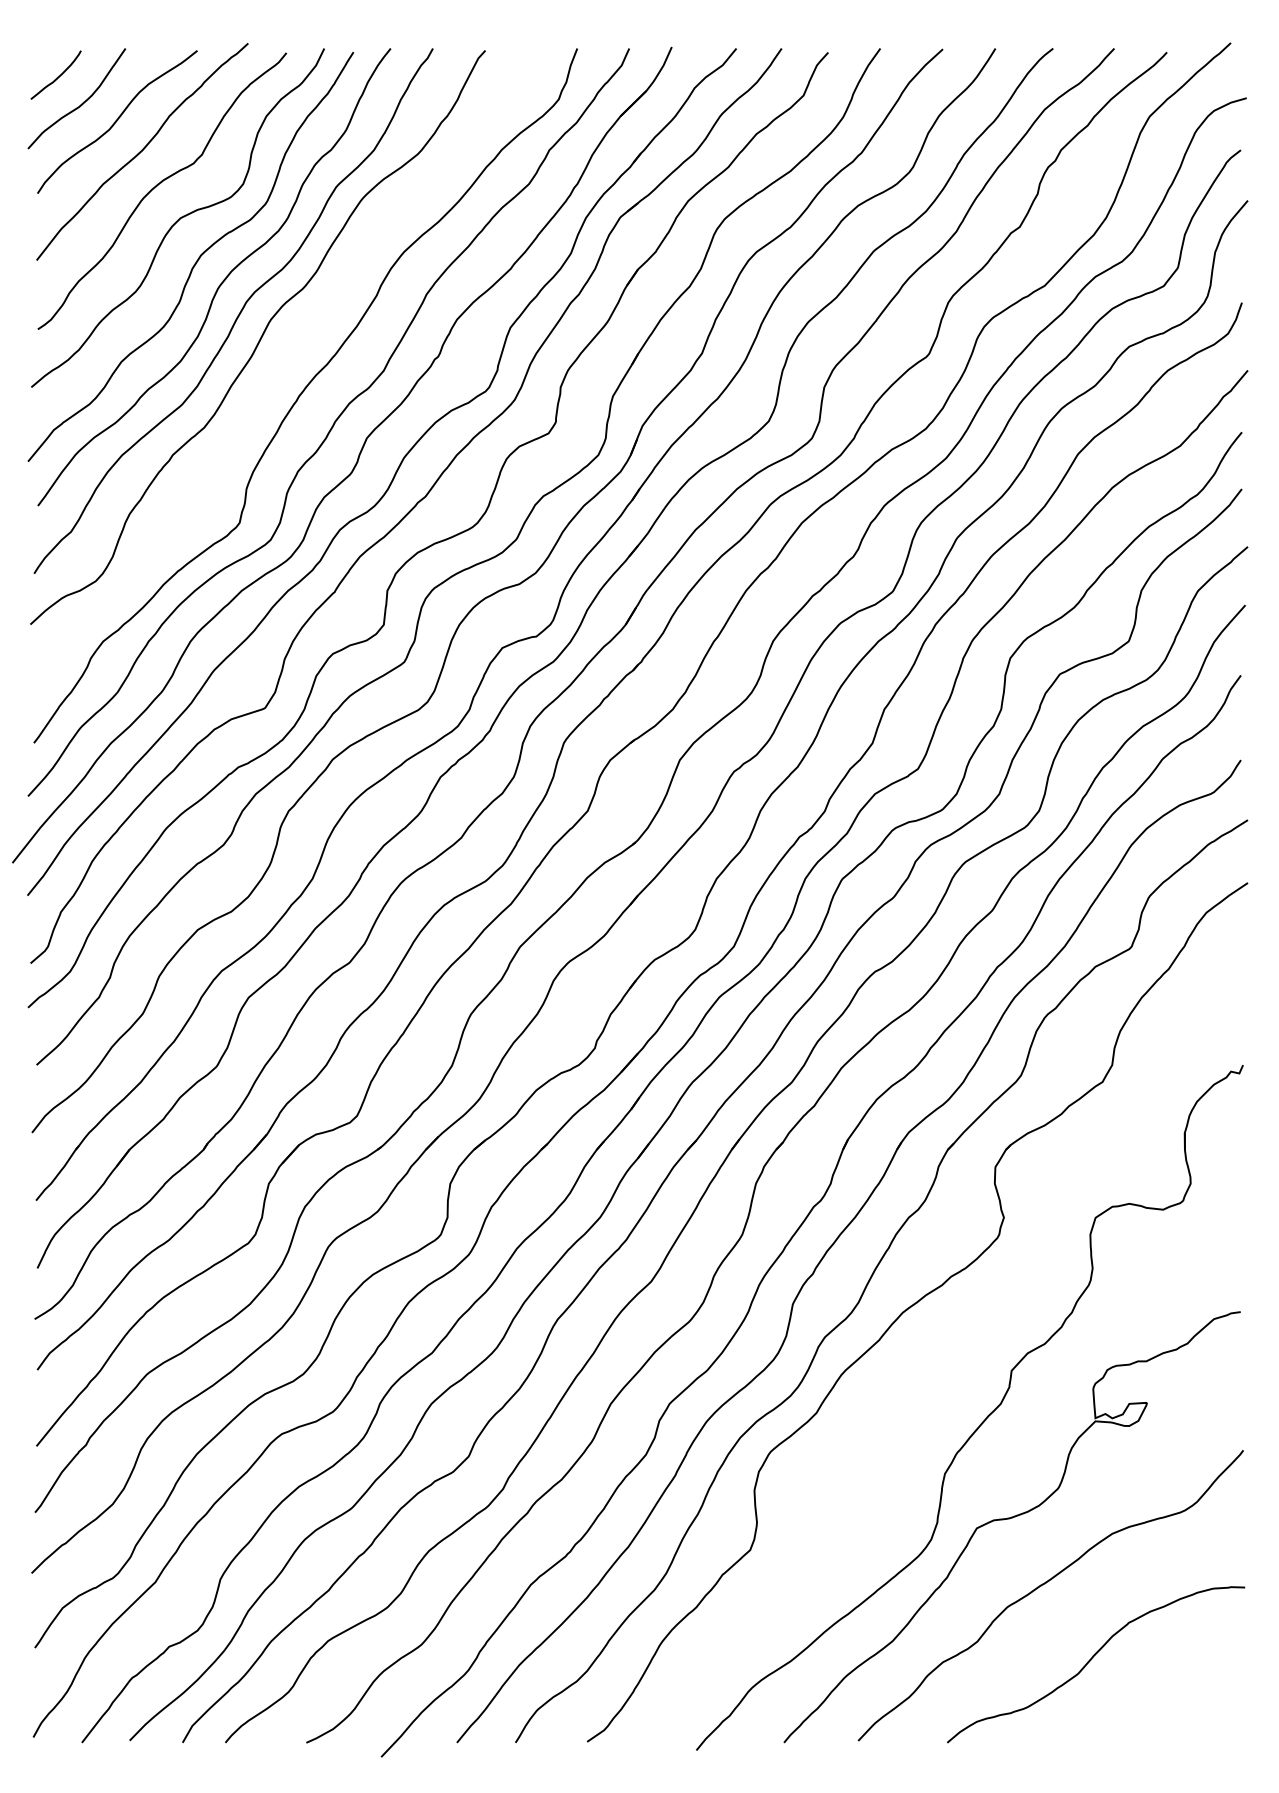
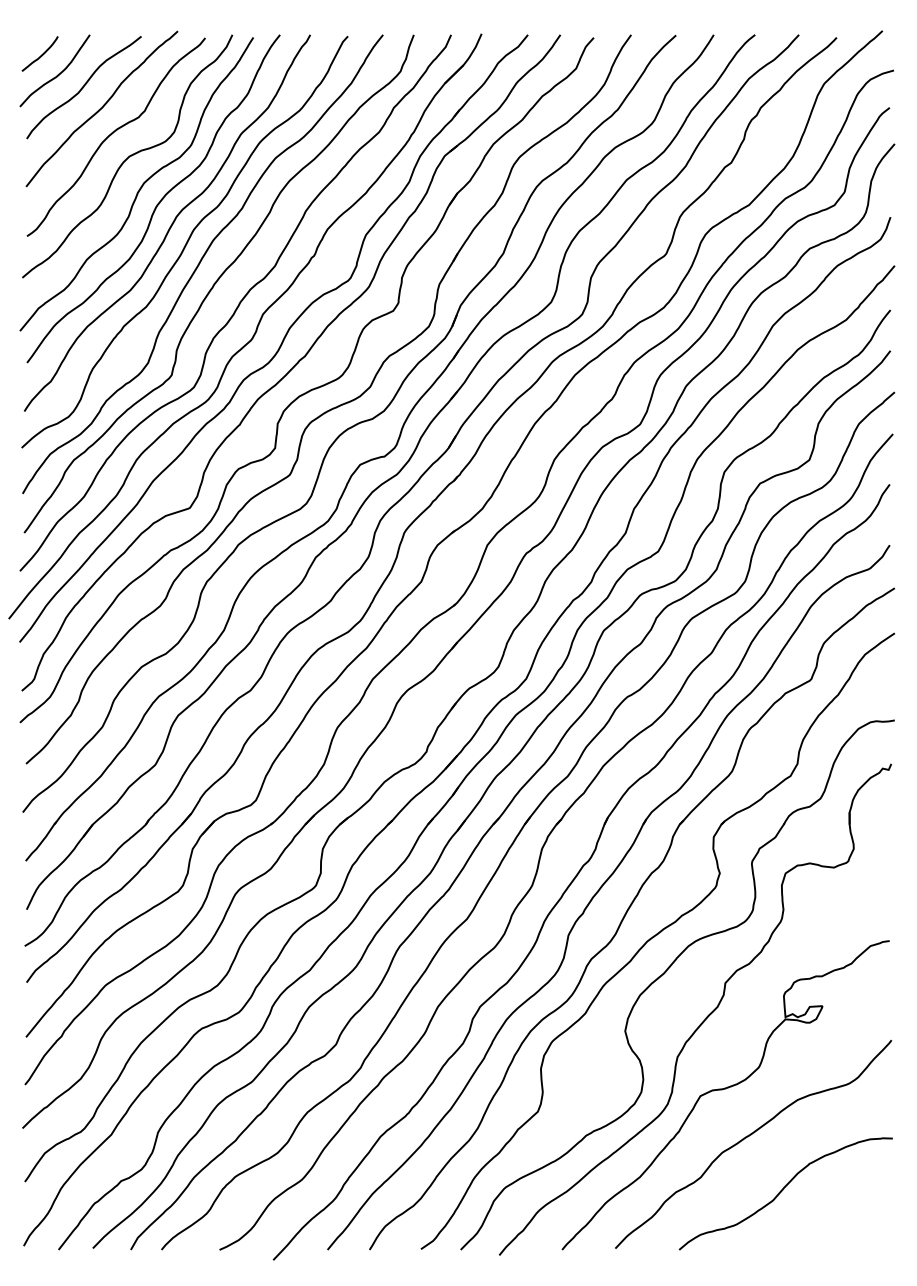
curve: (279, 367) -> (200, 263), added
part: (929, 1355) -> (666, 972), added

